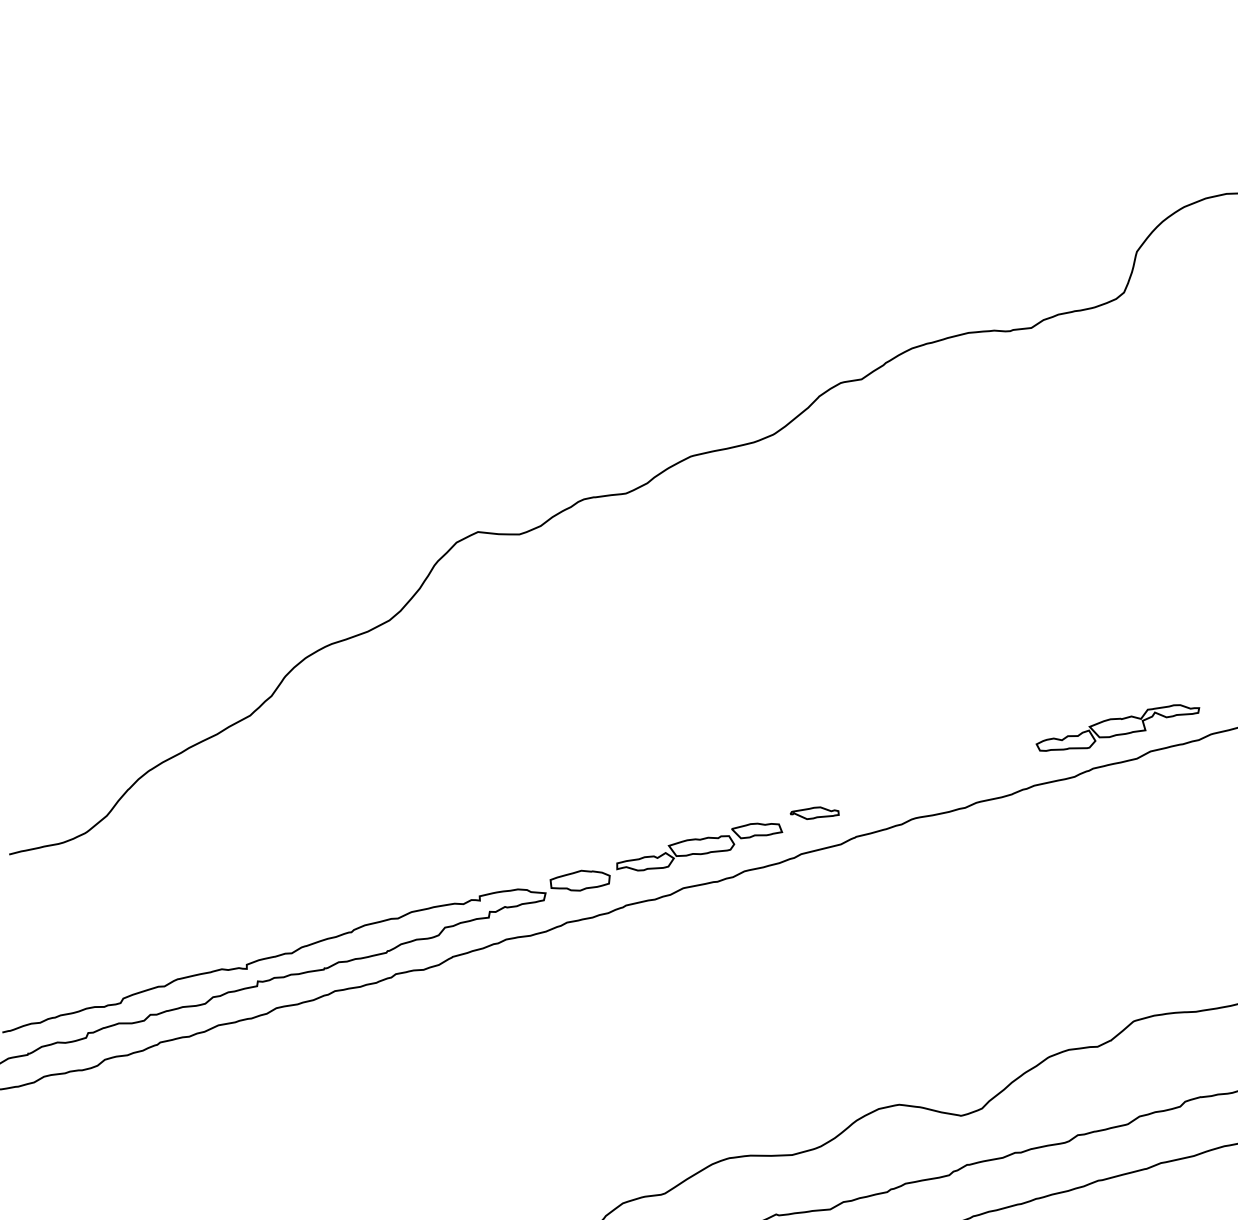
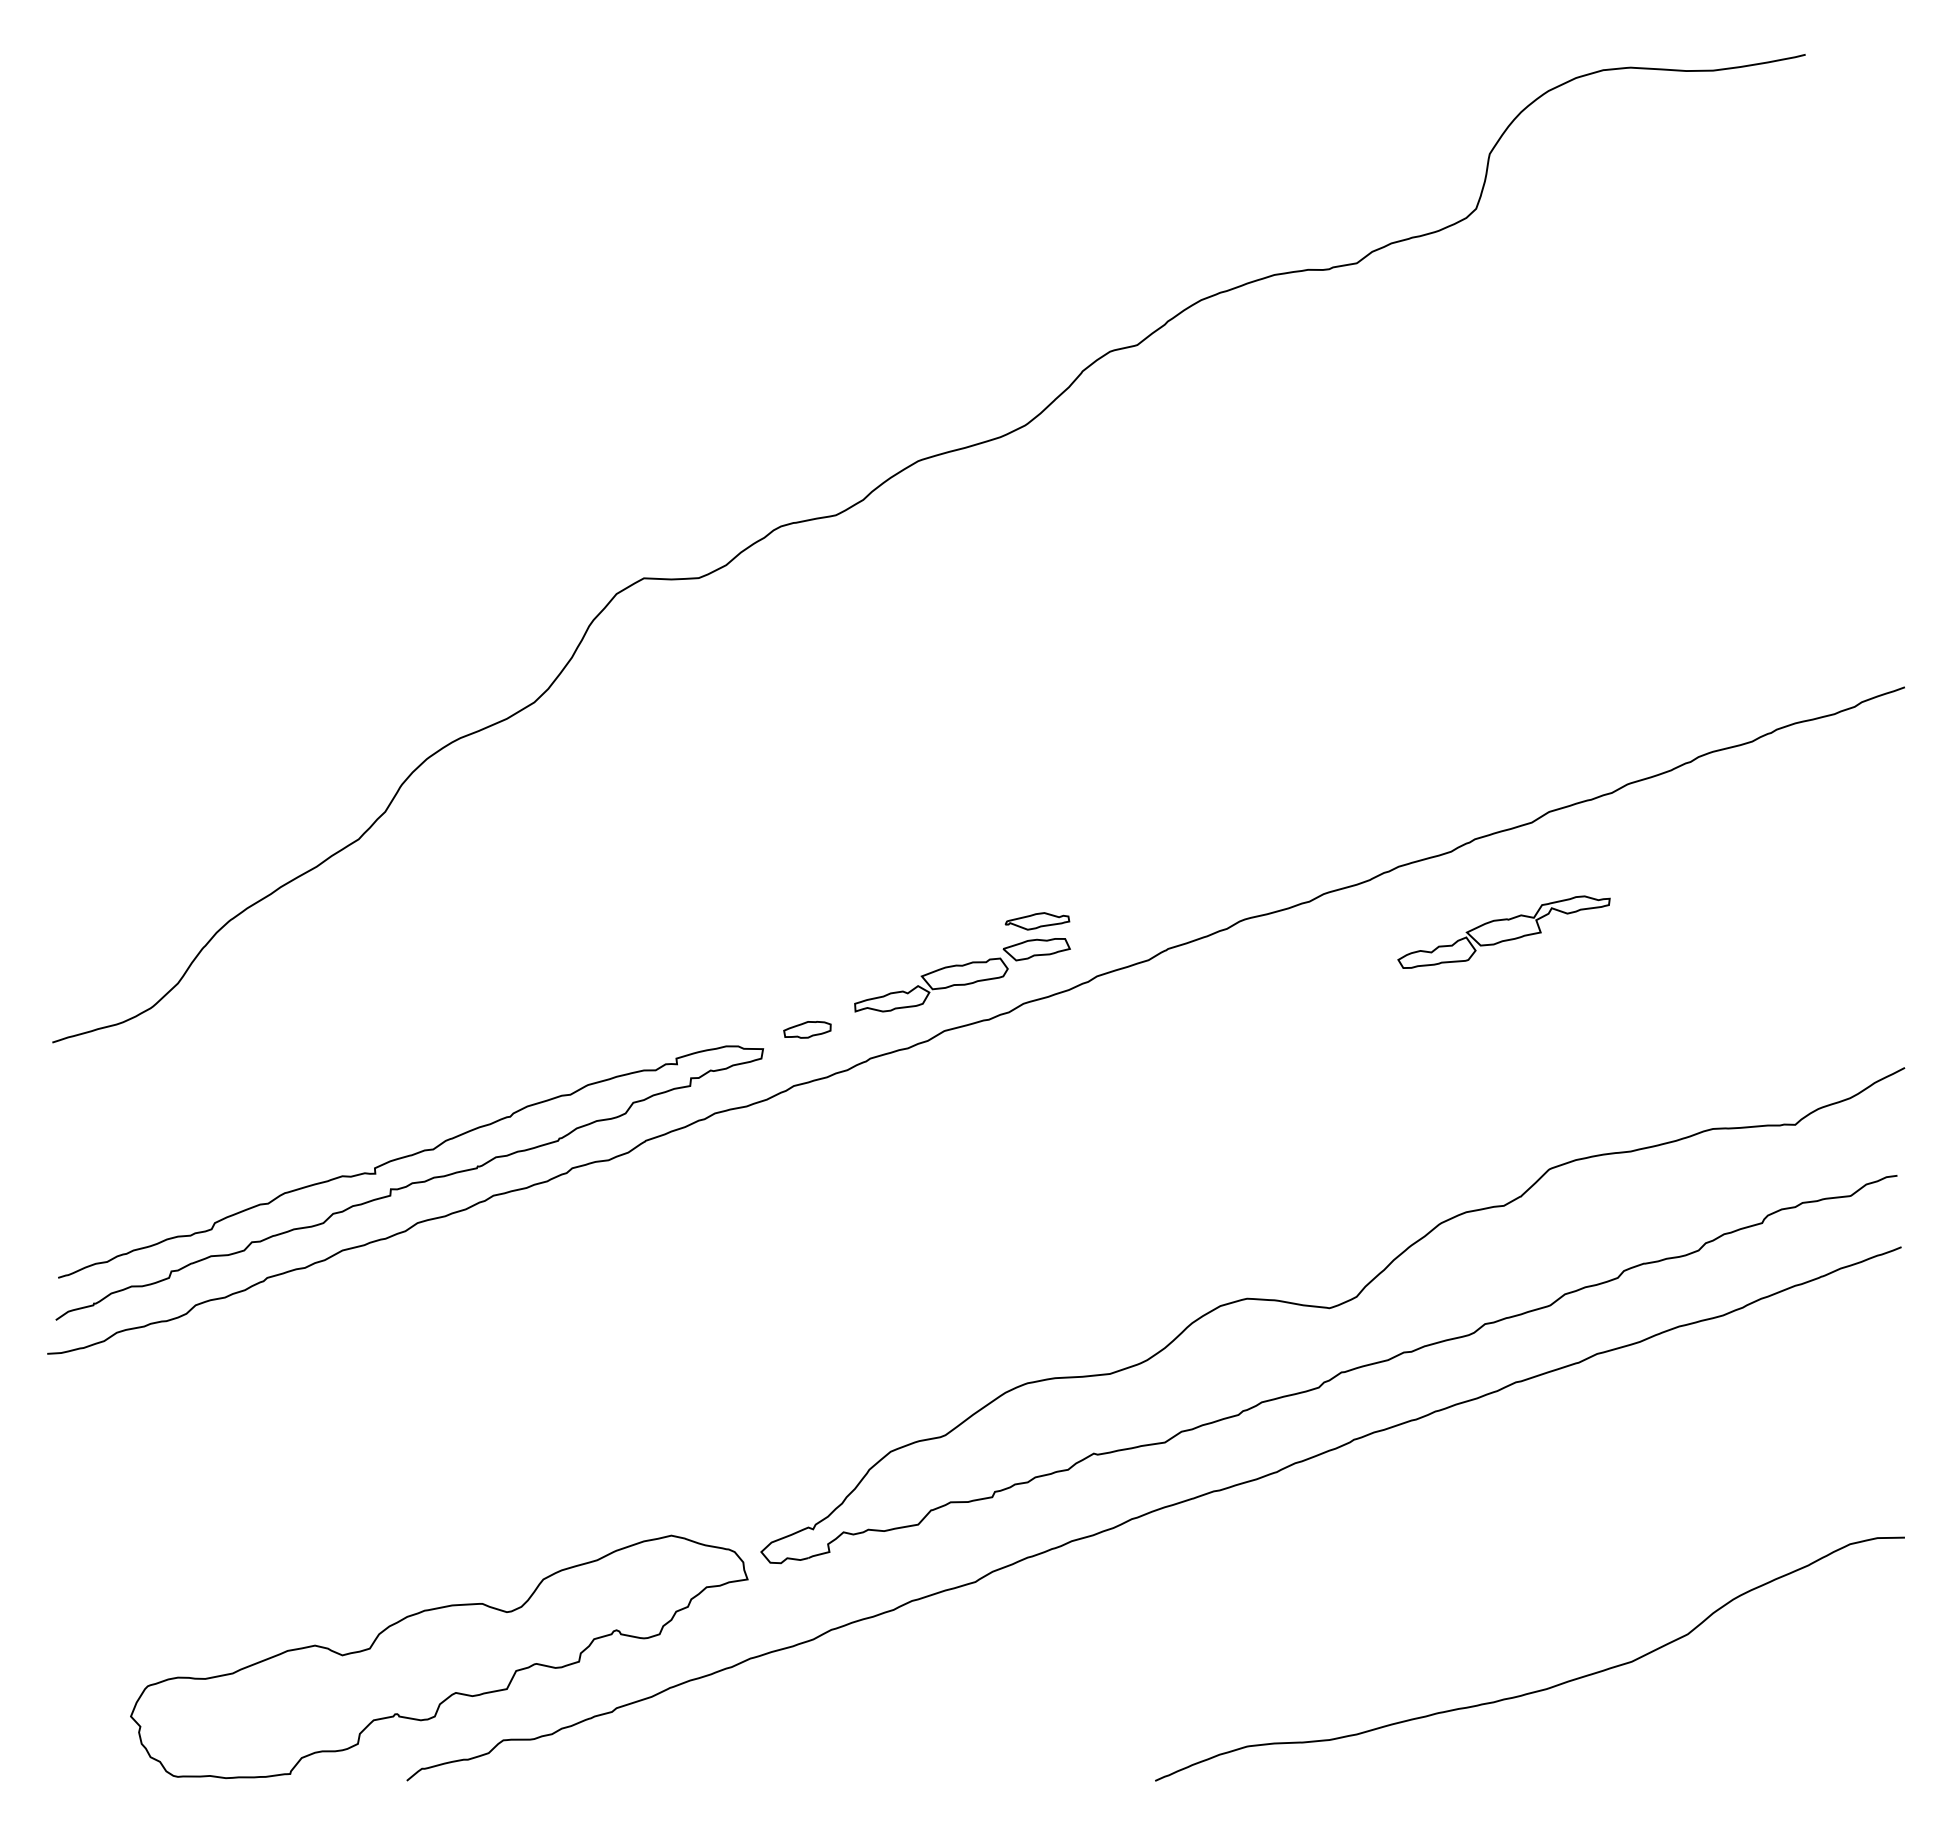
part: (1117, 727) -> (1503, 931), moved
part: (814, 813) -> (1037, 921), moved
part: (580, 880) -> (807, 1029), size x0.6

